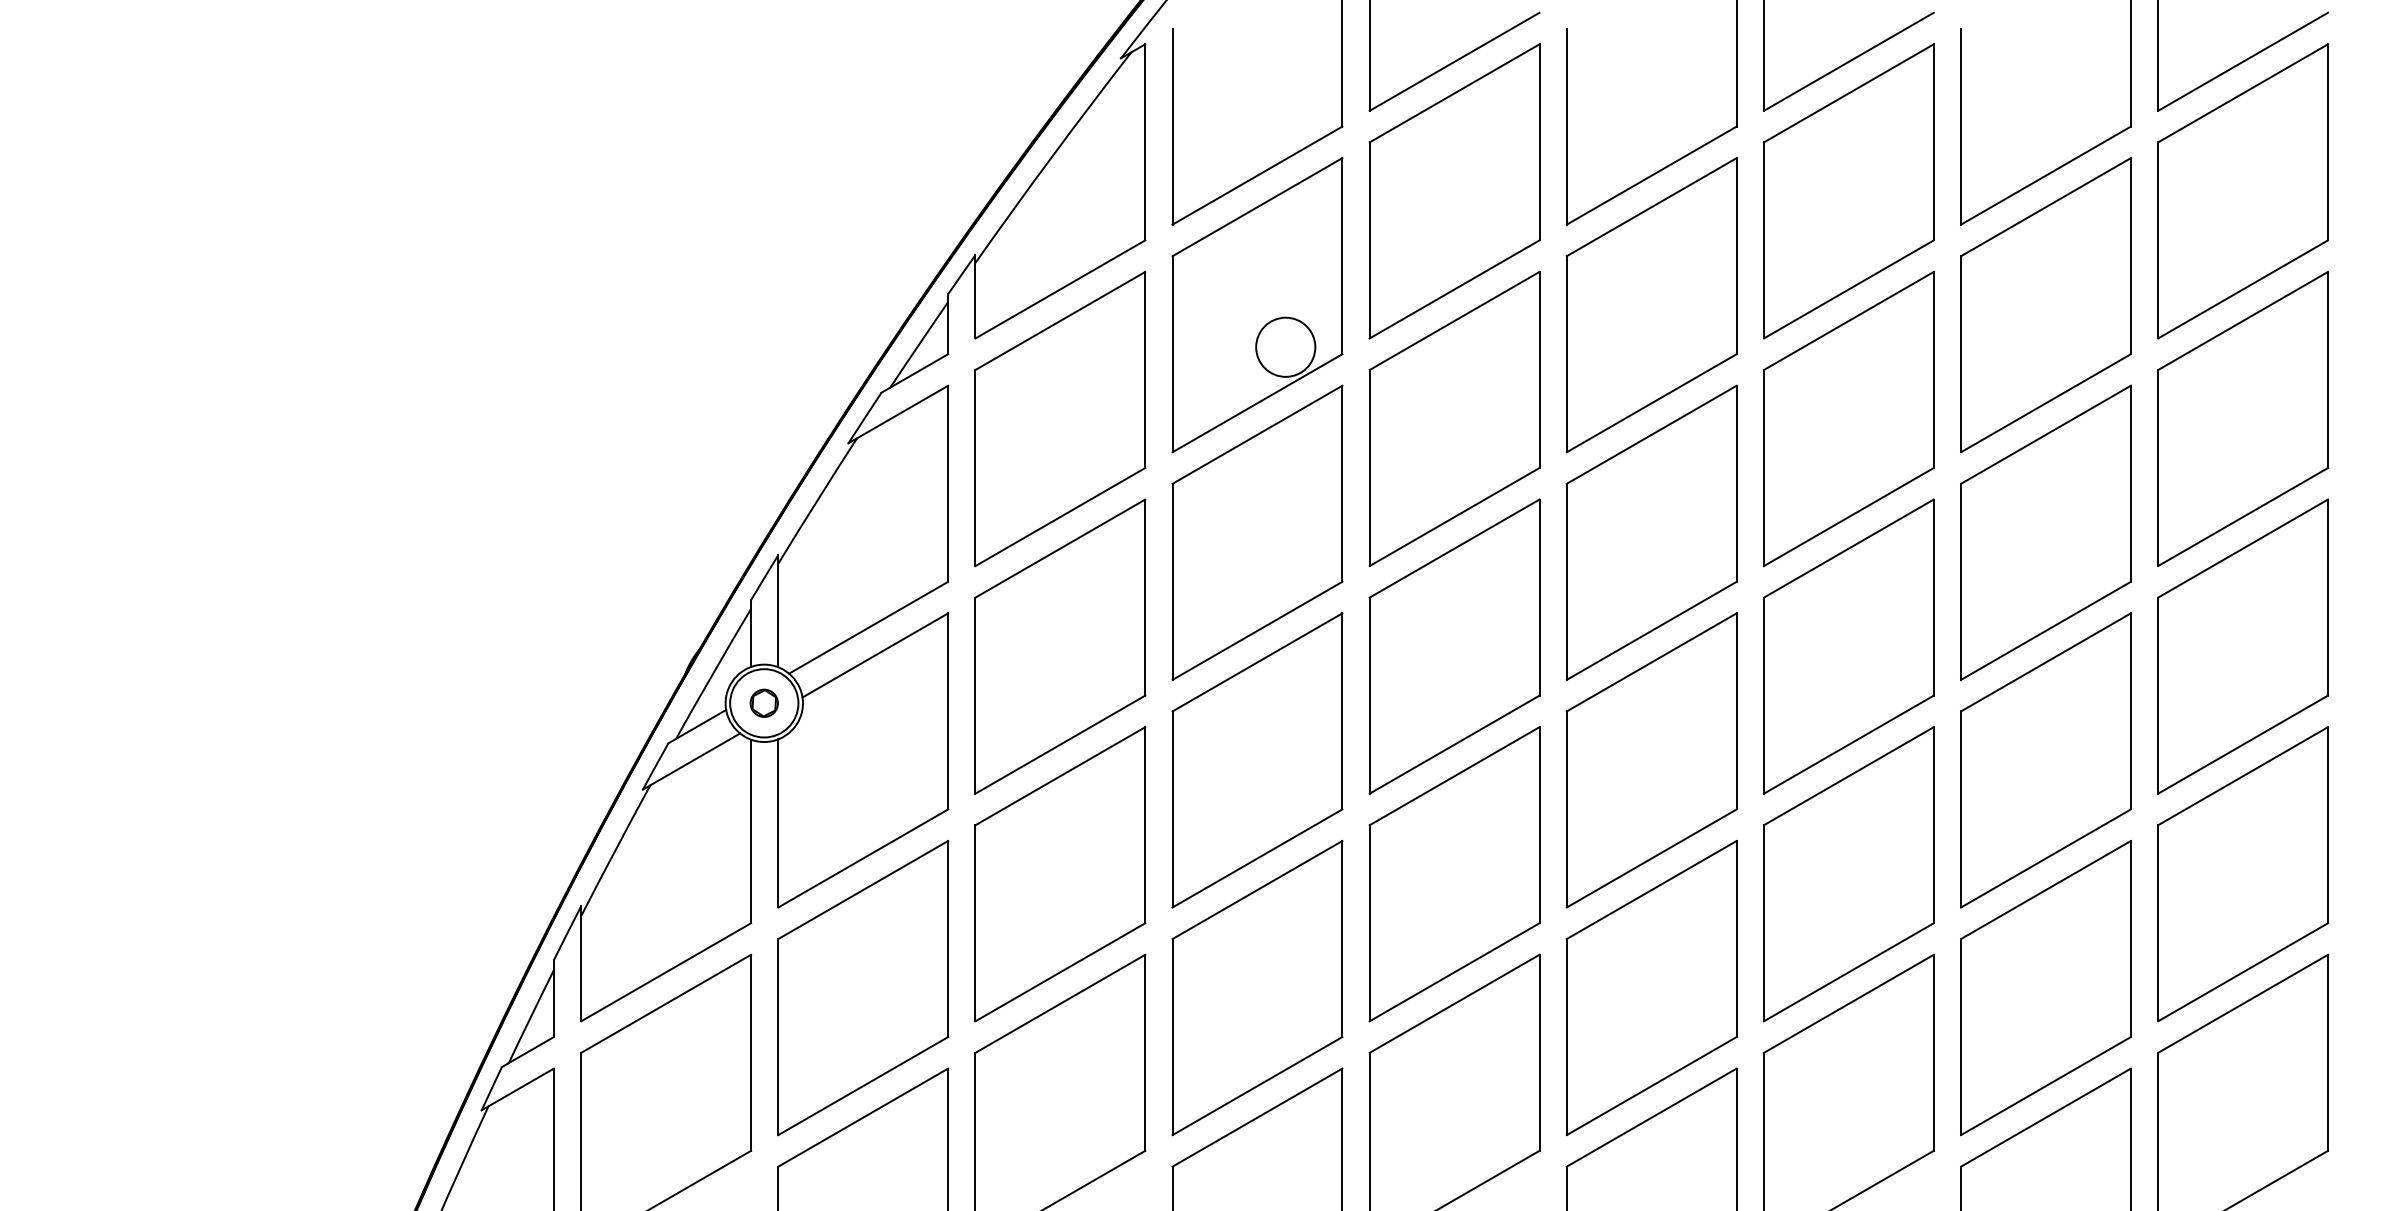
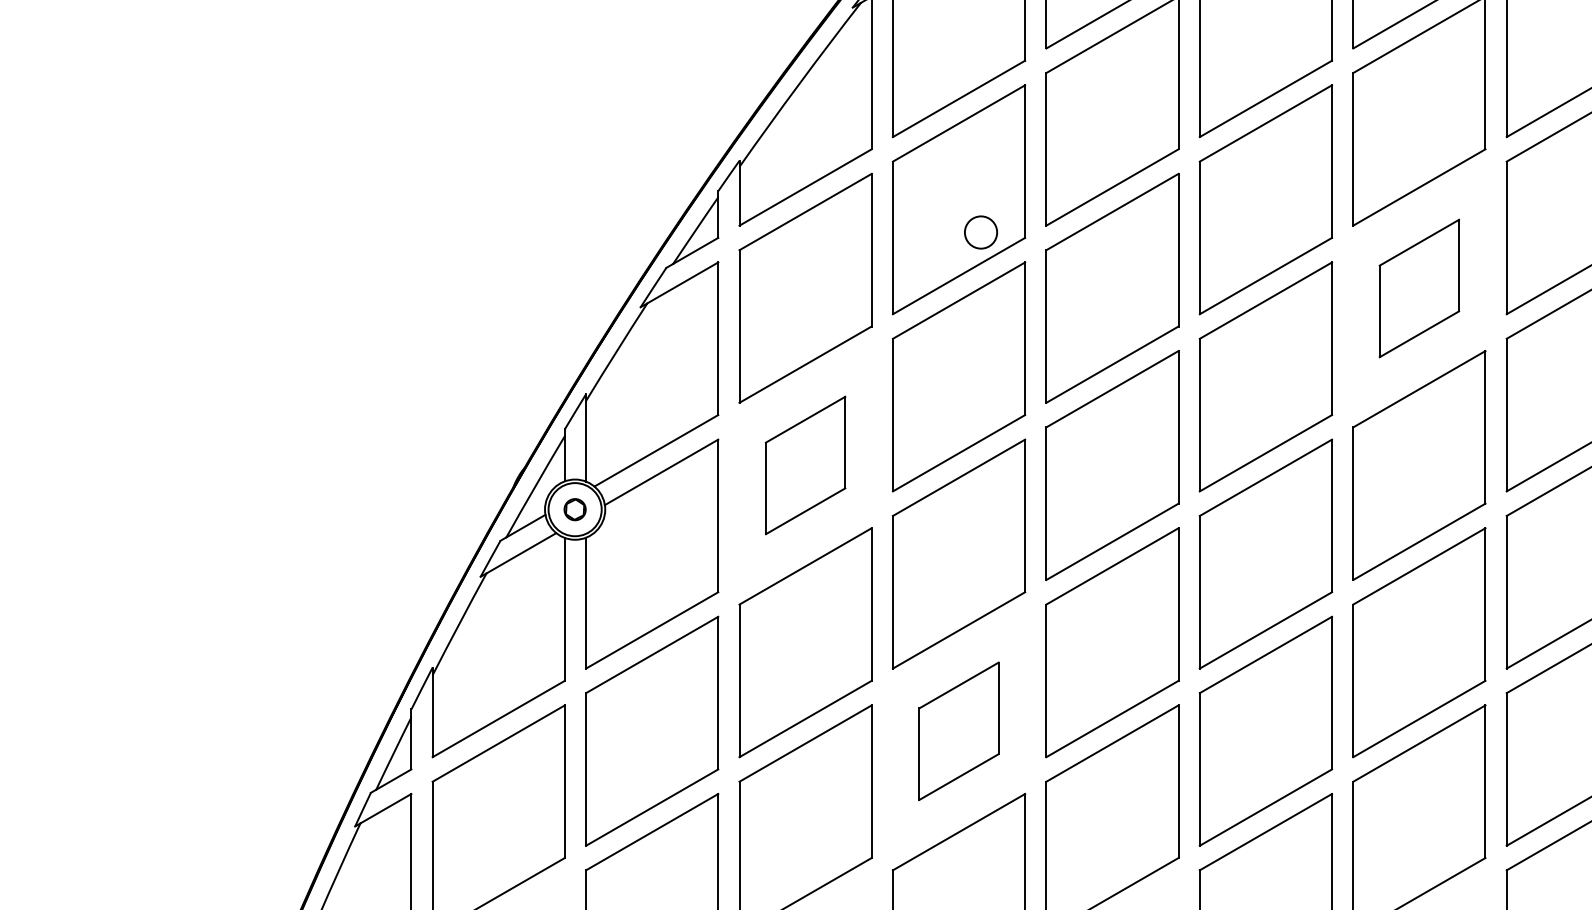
circle: (1285, 346) -> (980, 231), size x0.7
part: (1848, 419) -> (1419, 288), size x0.6
part: (1060, 646) -> (805, 465), size x0.6
part: (1257, 987) -> (959, 730), size x0.6

